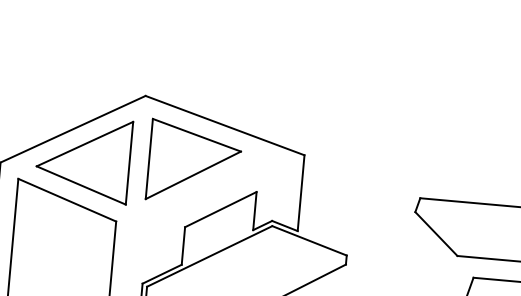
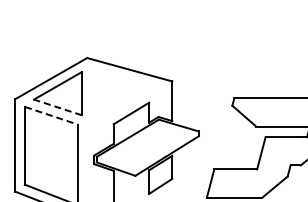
part: (194, 162) -> (115, 90), removed
line: (80, 185) -> (57, 107), solid -> dashed
line: (67, 199) -> (51, 115), solid -> dashed

